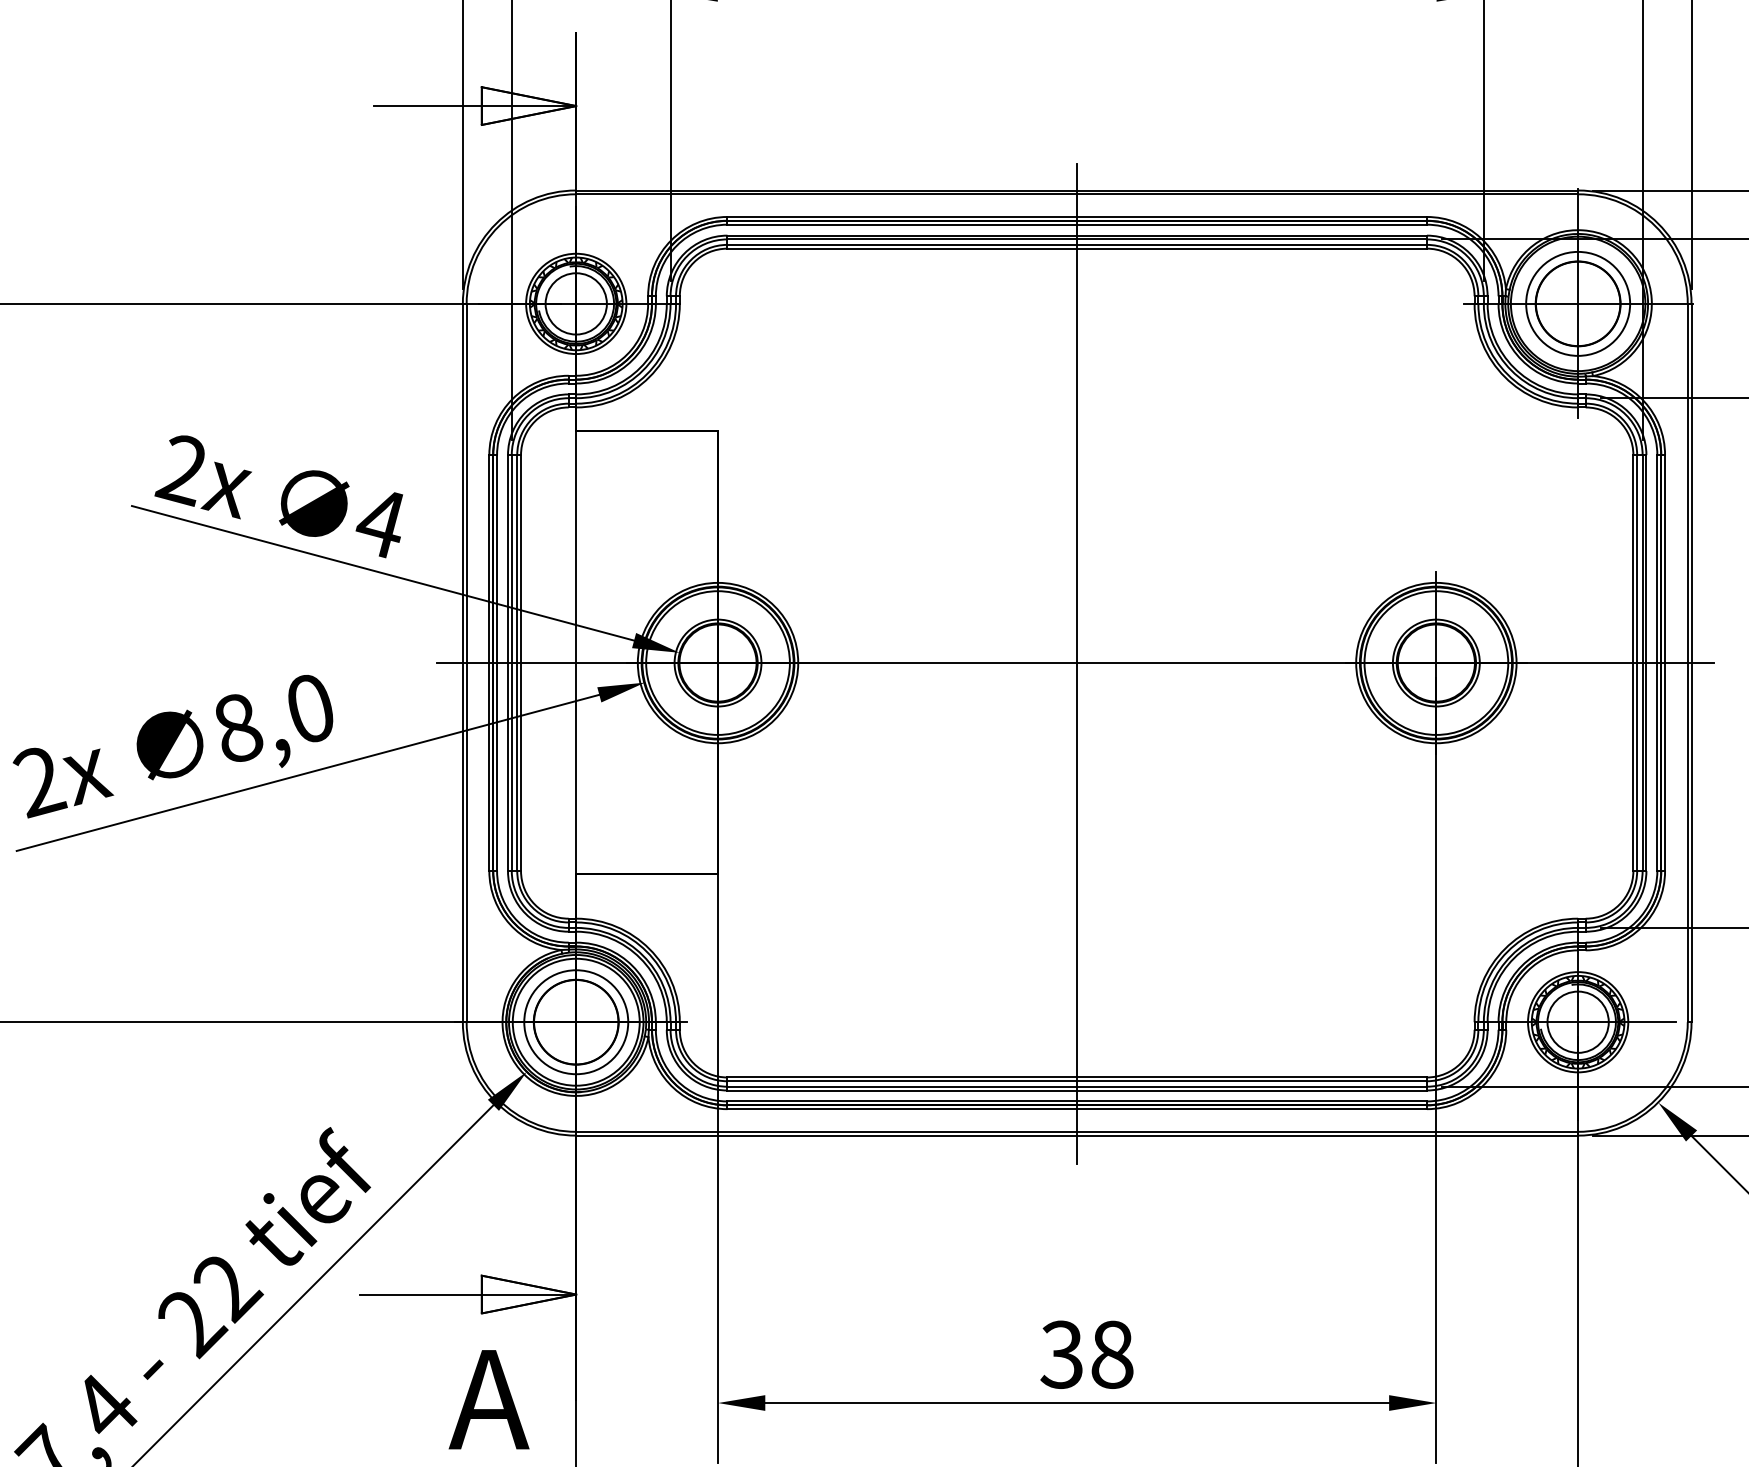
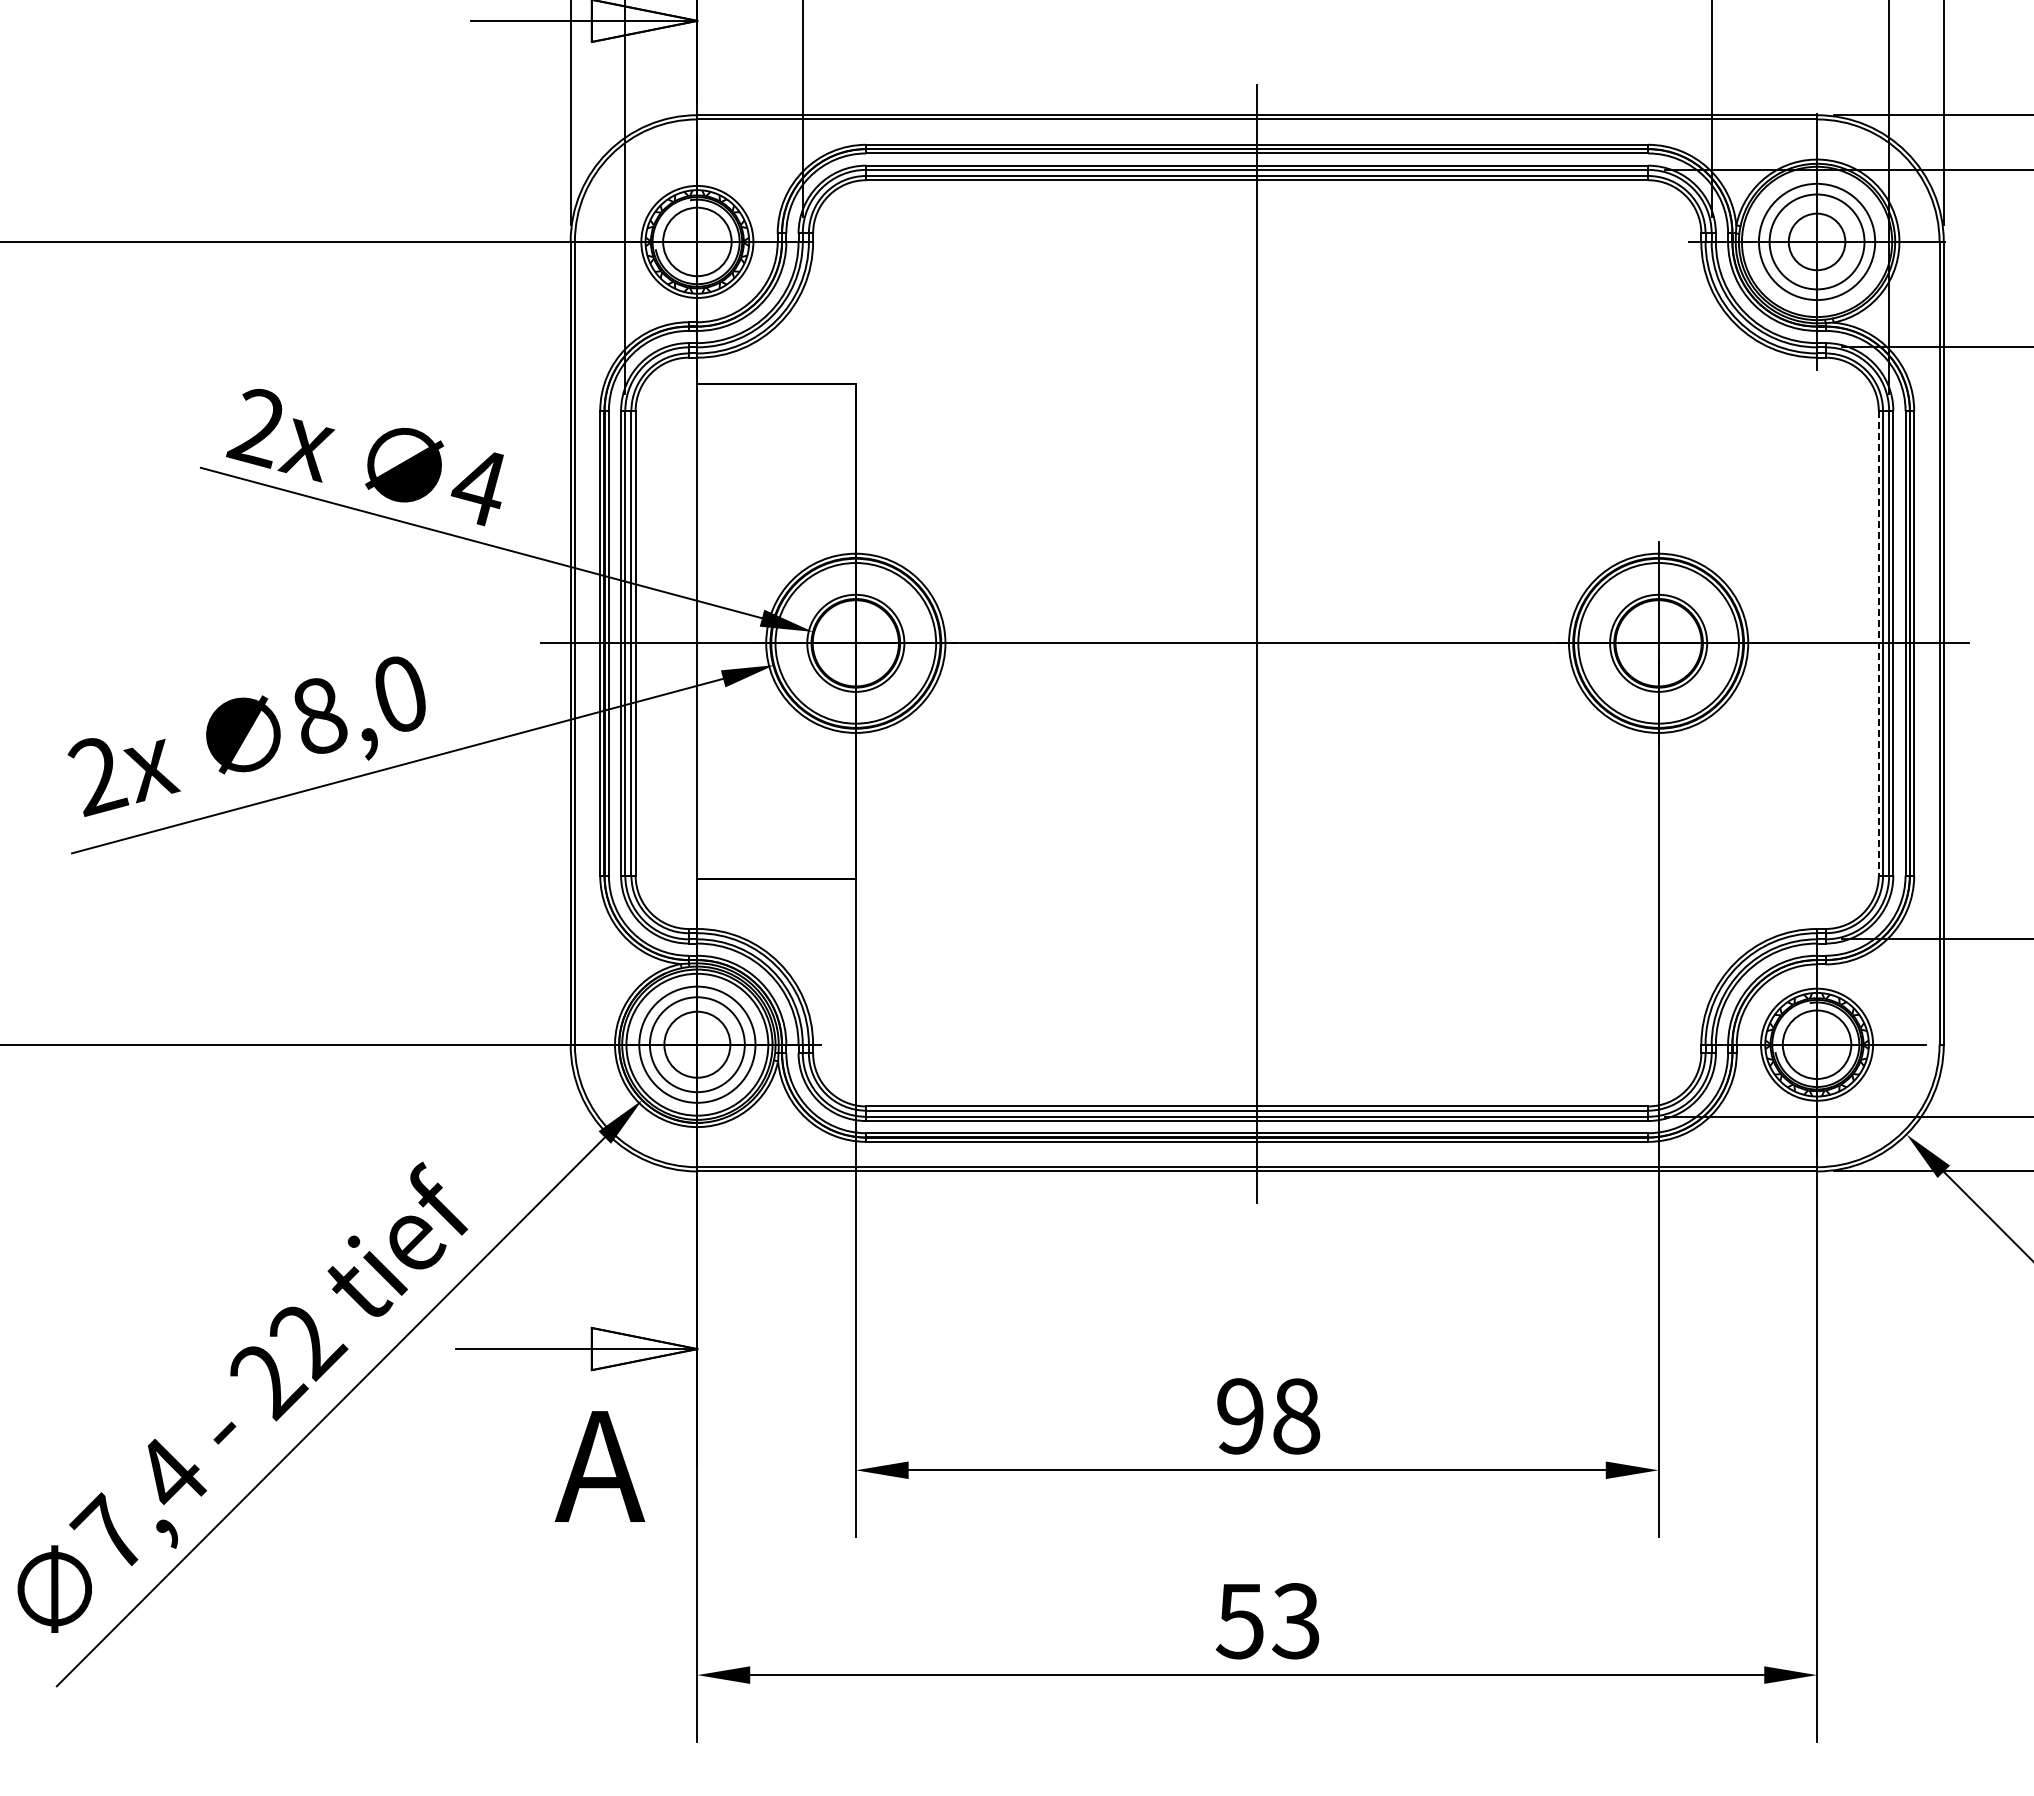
circle: (1577, 303) -> (1816, 241), size x0.6
line: (1633, 663) -> (1878, 643), solid -> dashed
circle: (576, 1022) -> (697, 1044), size x0.7
text: (1061, 1354) -> (1239, 1416), 38 -> 98

